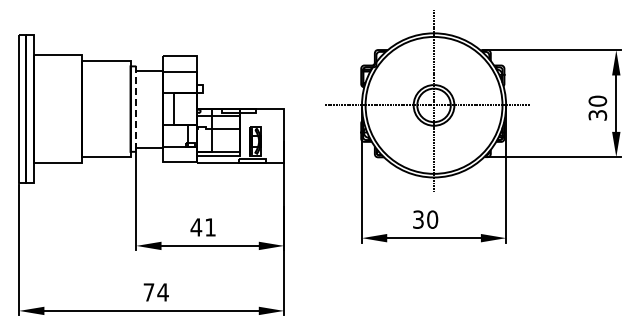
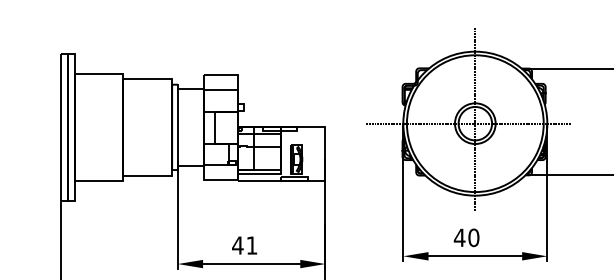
line: (136, 109) -> (178, 127), dashed -> solid
text: (418, 219) -> (459, 237), 30 -> 40

